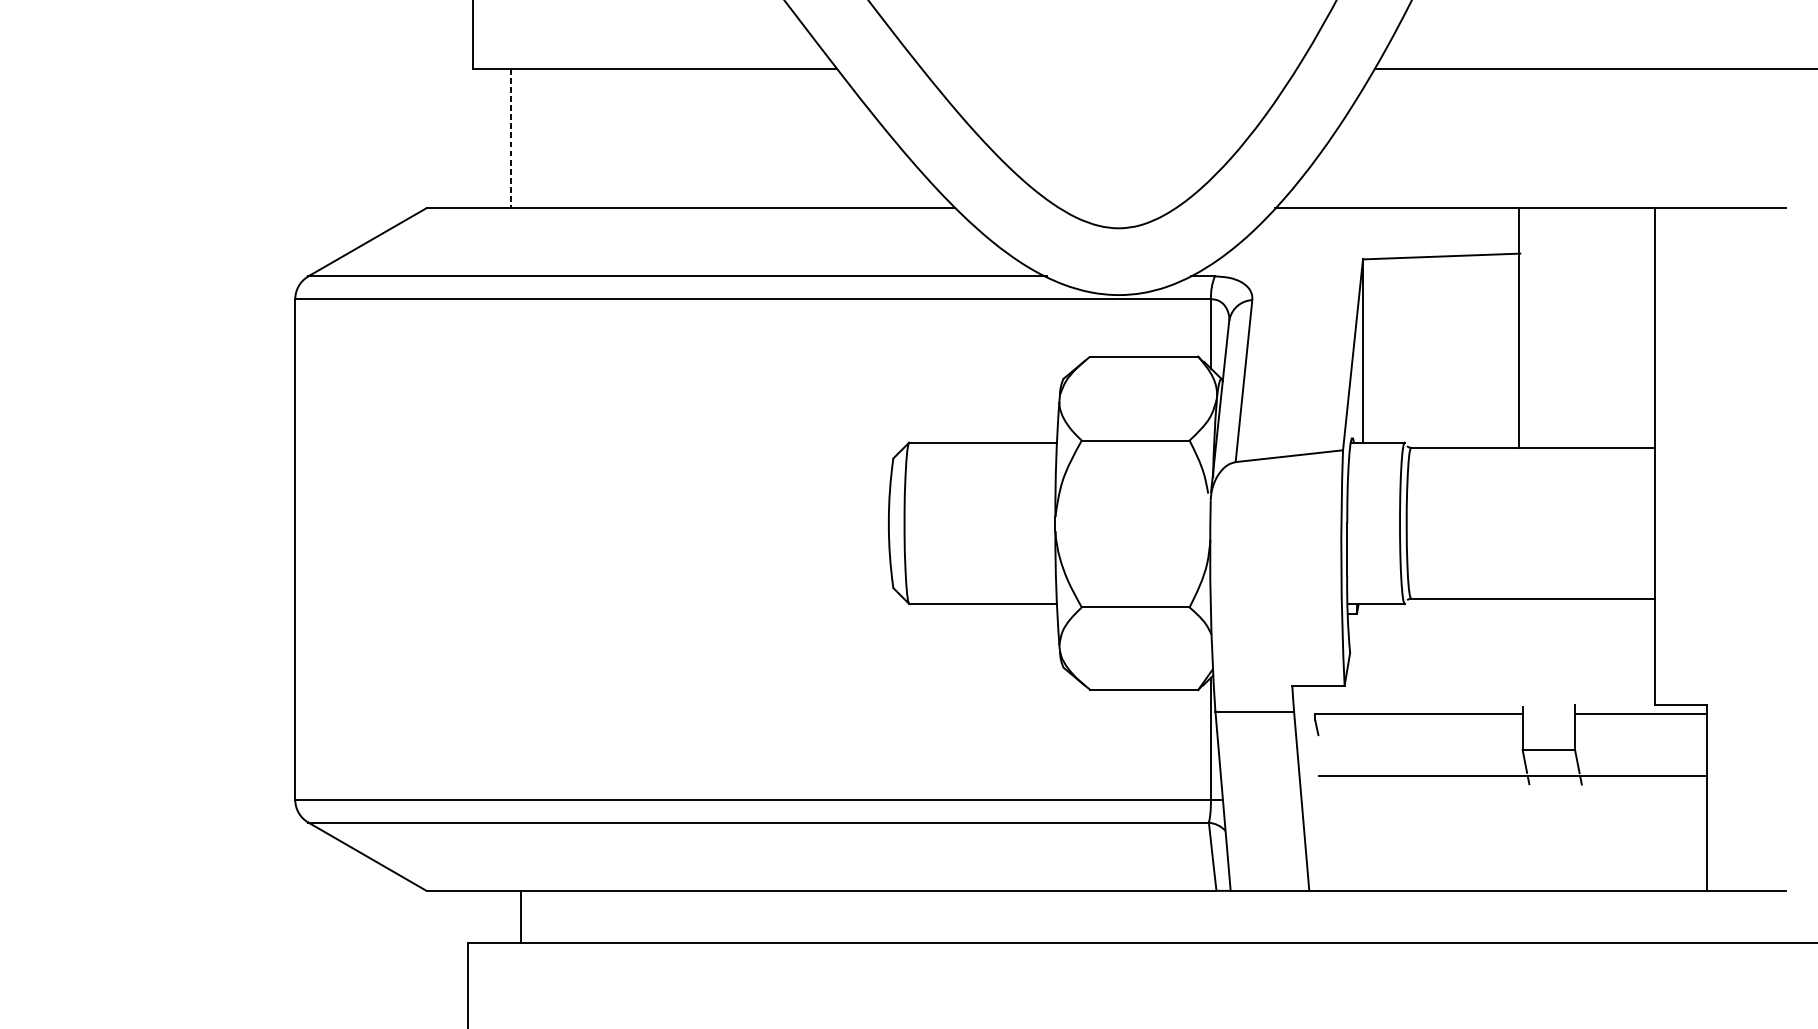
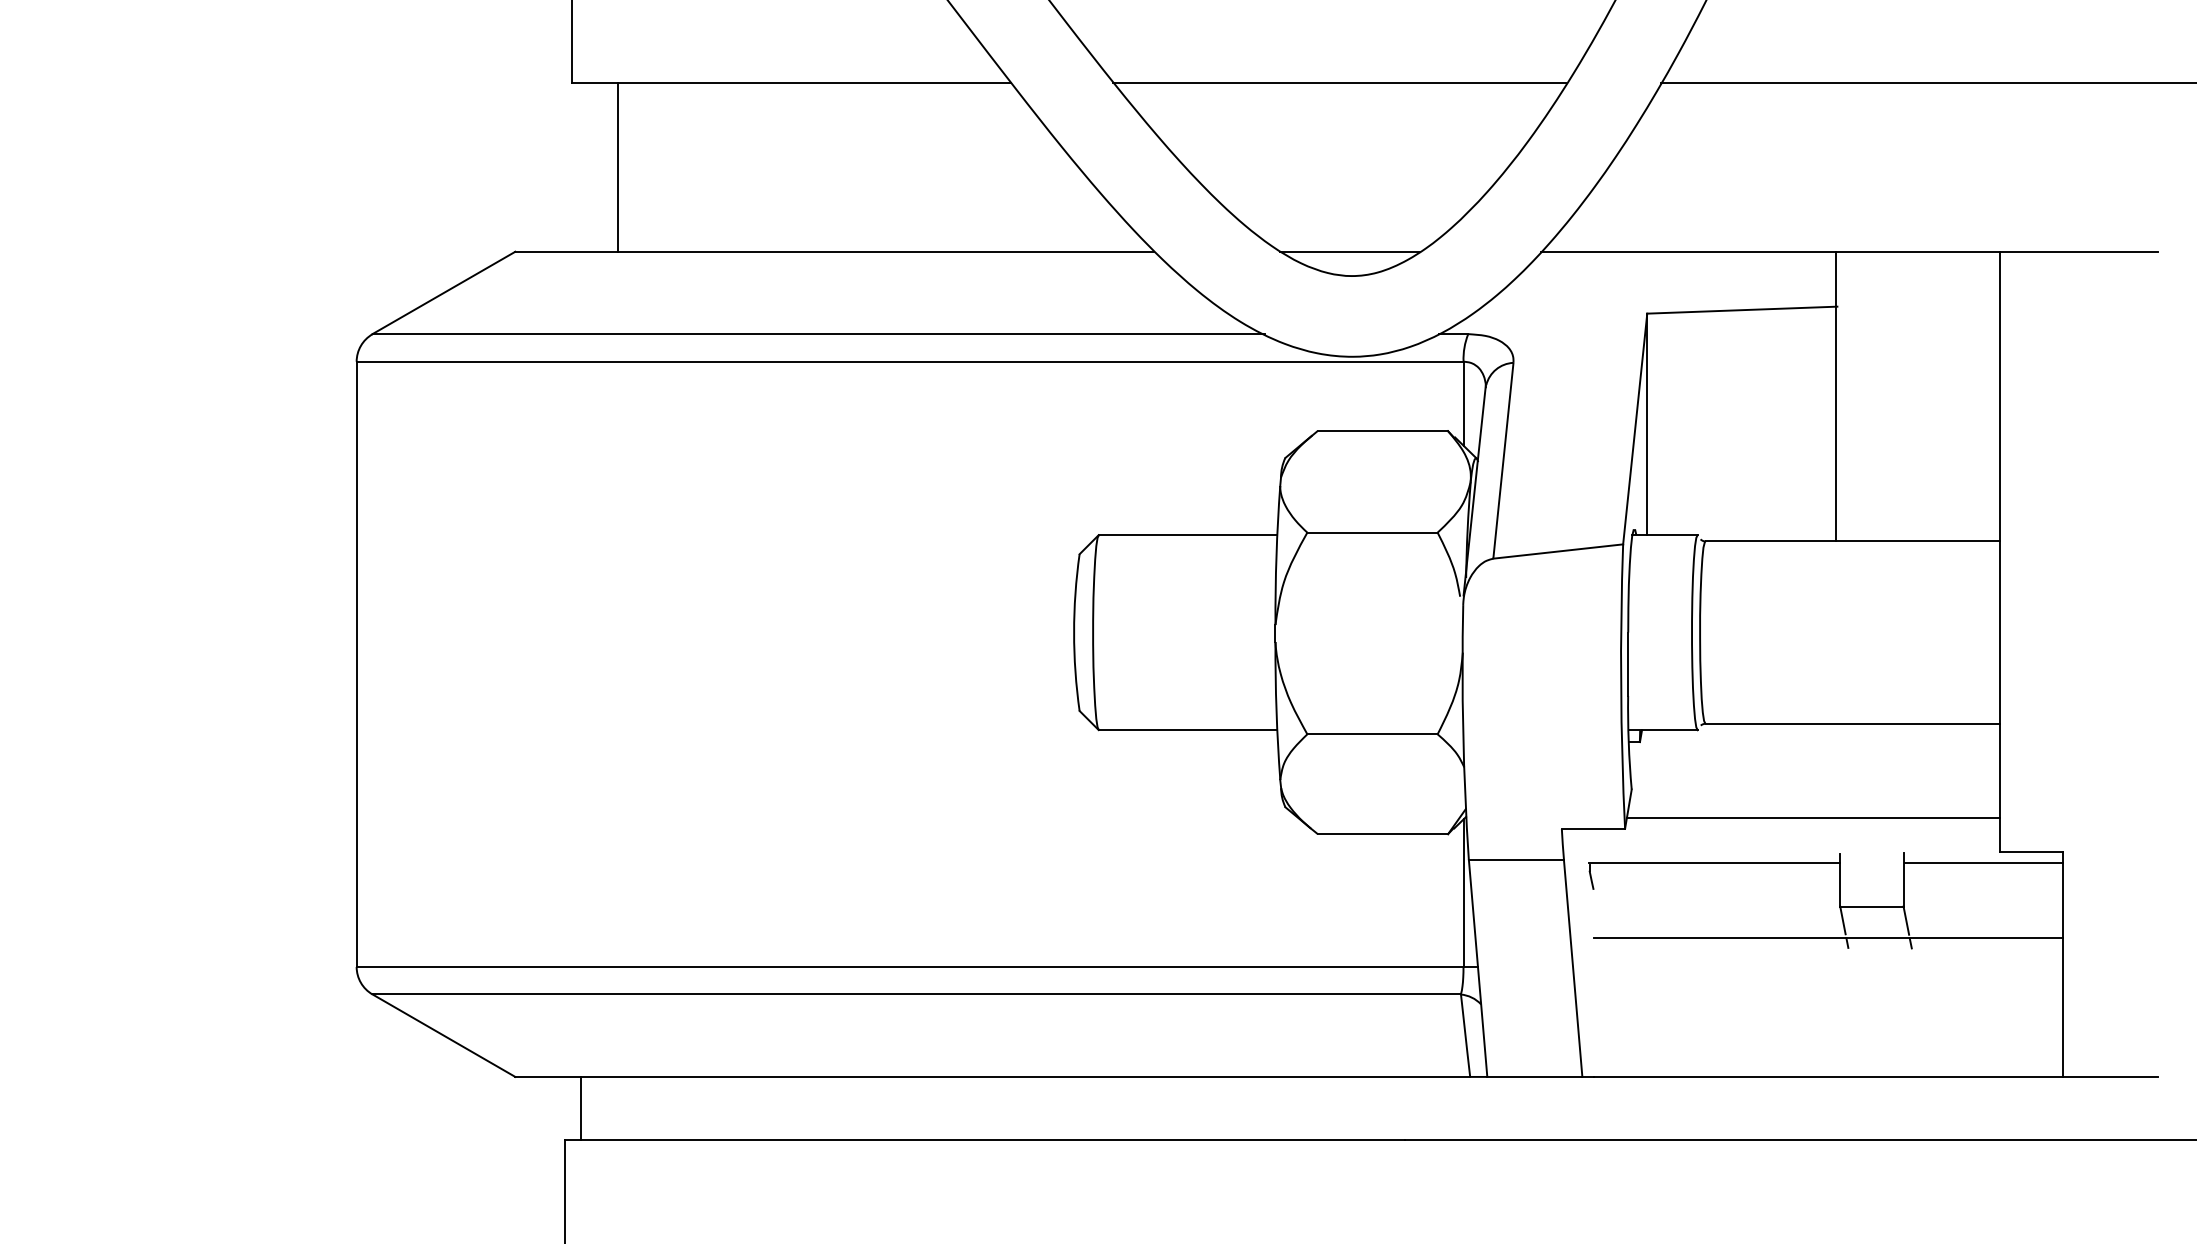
line: (1108, 68) -> (1339, 83), added
line: (511, 139) -> (617, 168), dashed -> solid
line: (1116, 207) -> (1349, 251), added
line: (1499, 676) -> (1812, 817), added
line: (520, 916) -> (581, 1108), moved

